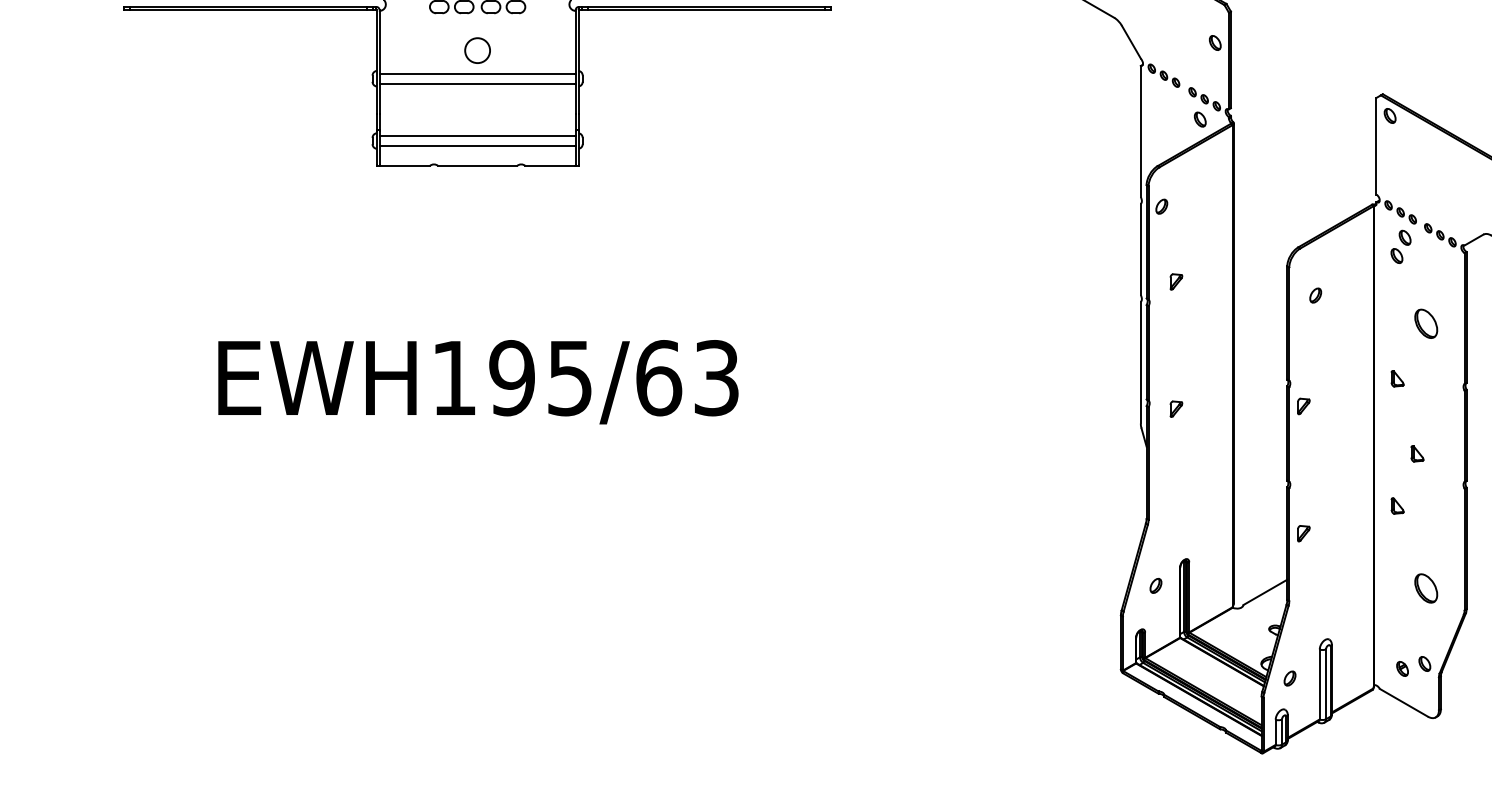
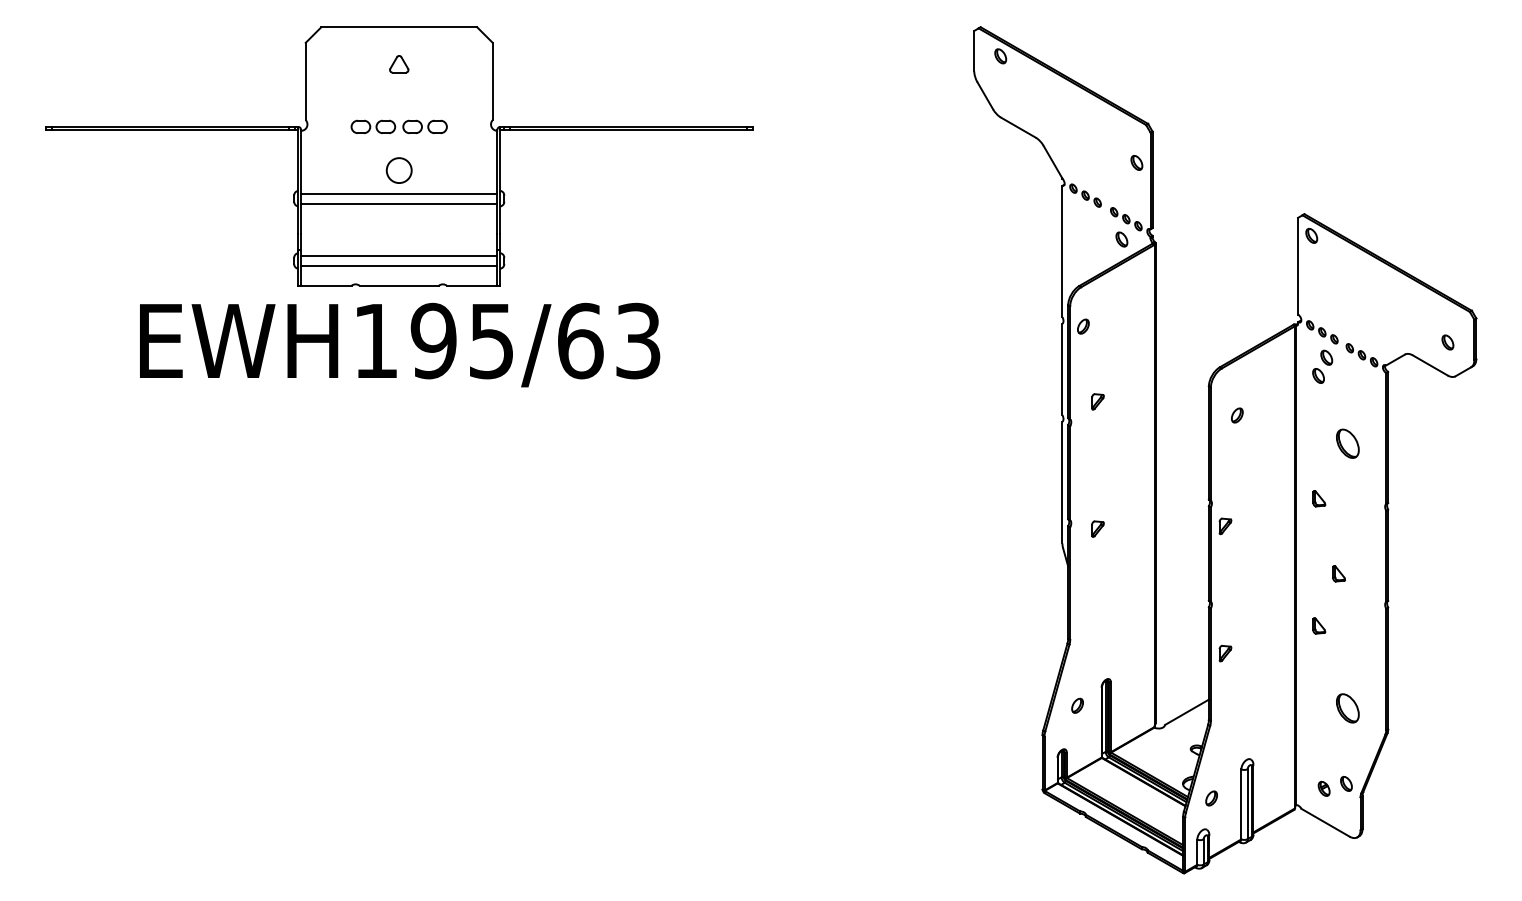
text: (478, 381) -> (400, 344), moved

